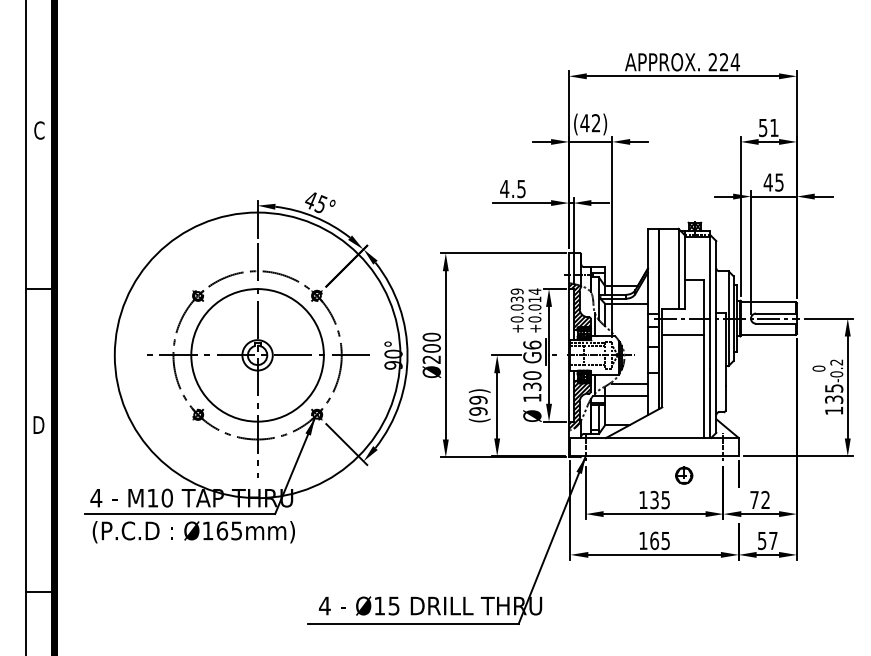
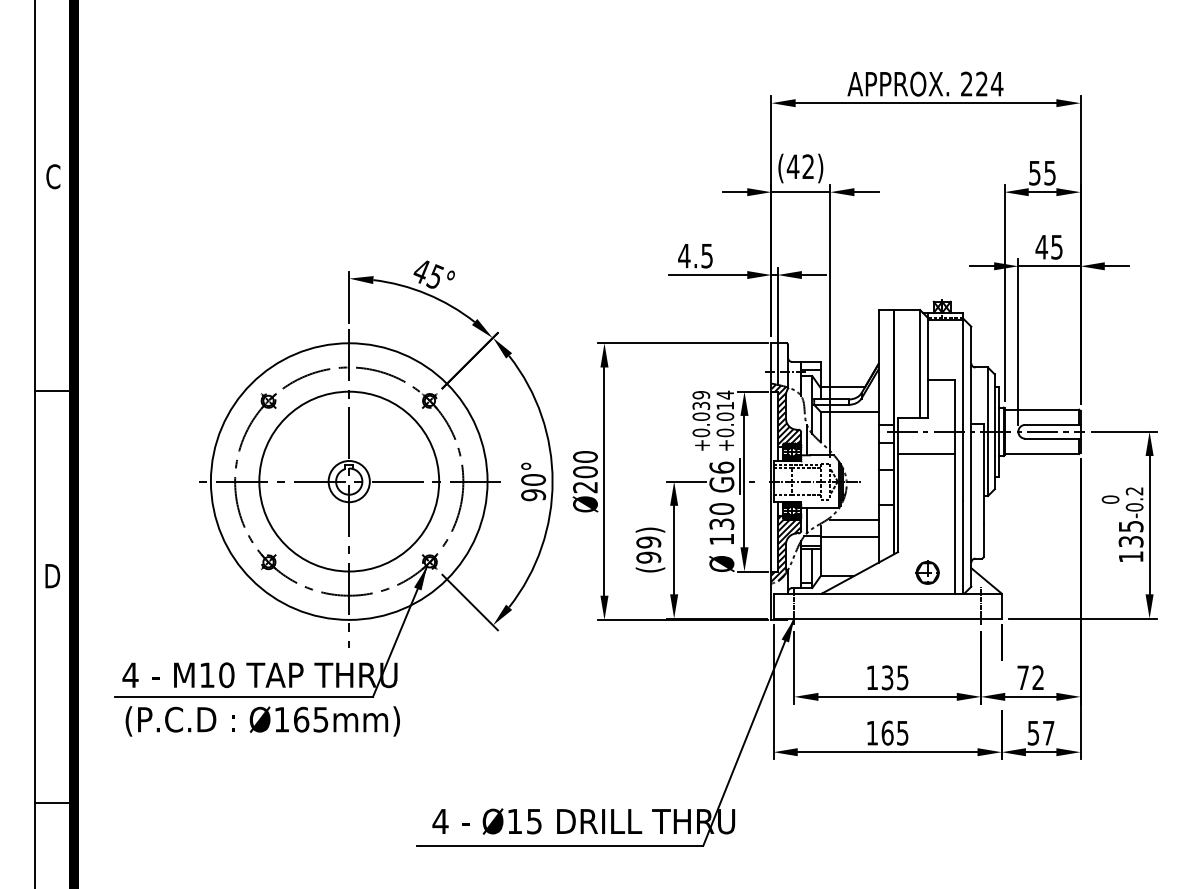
text: (773, 128) -> (1049, 173), 51 -> 55
circle: (257, 355) -> (348, 481), size x0.71
part: (684, 475) -> (927, 572), moved

